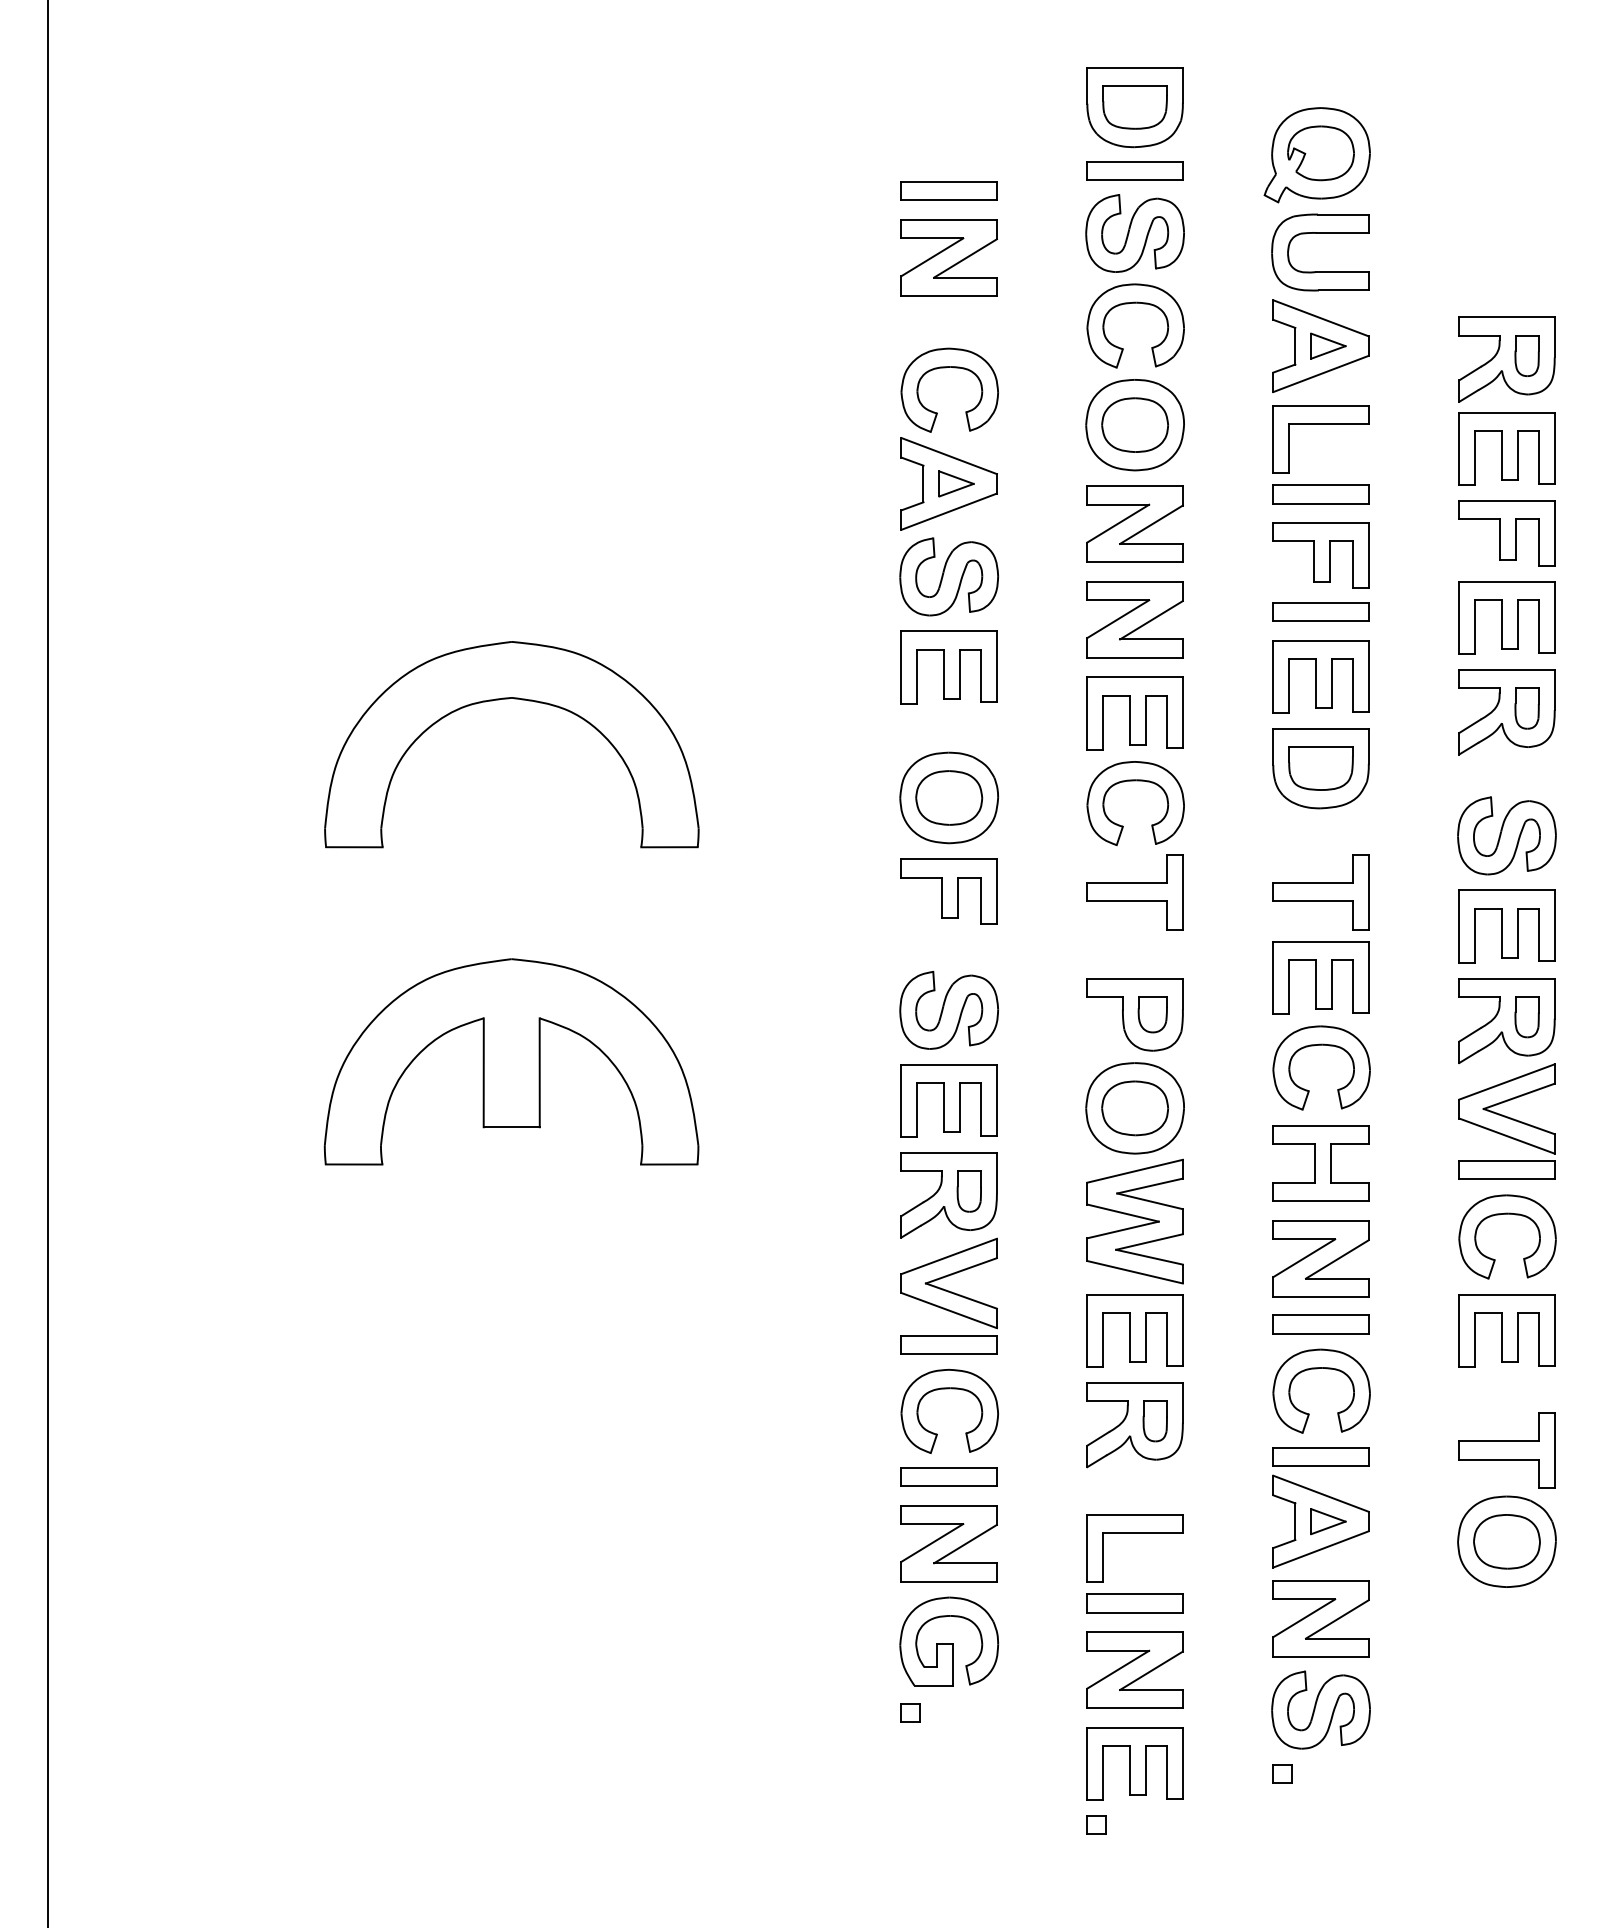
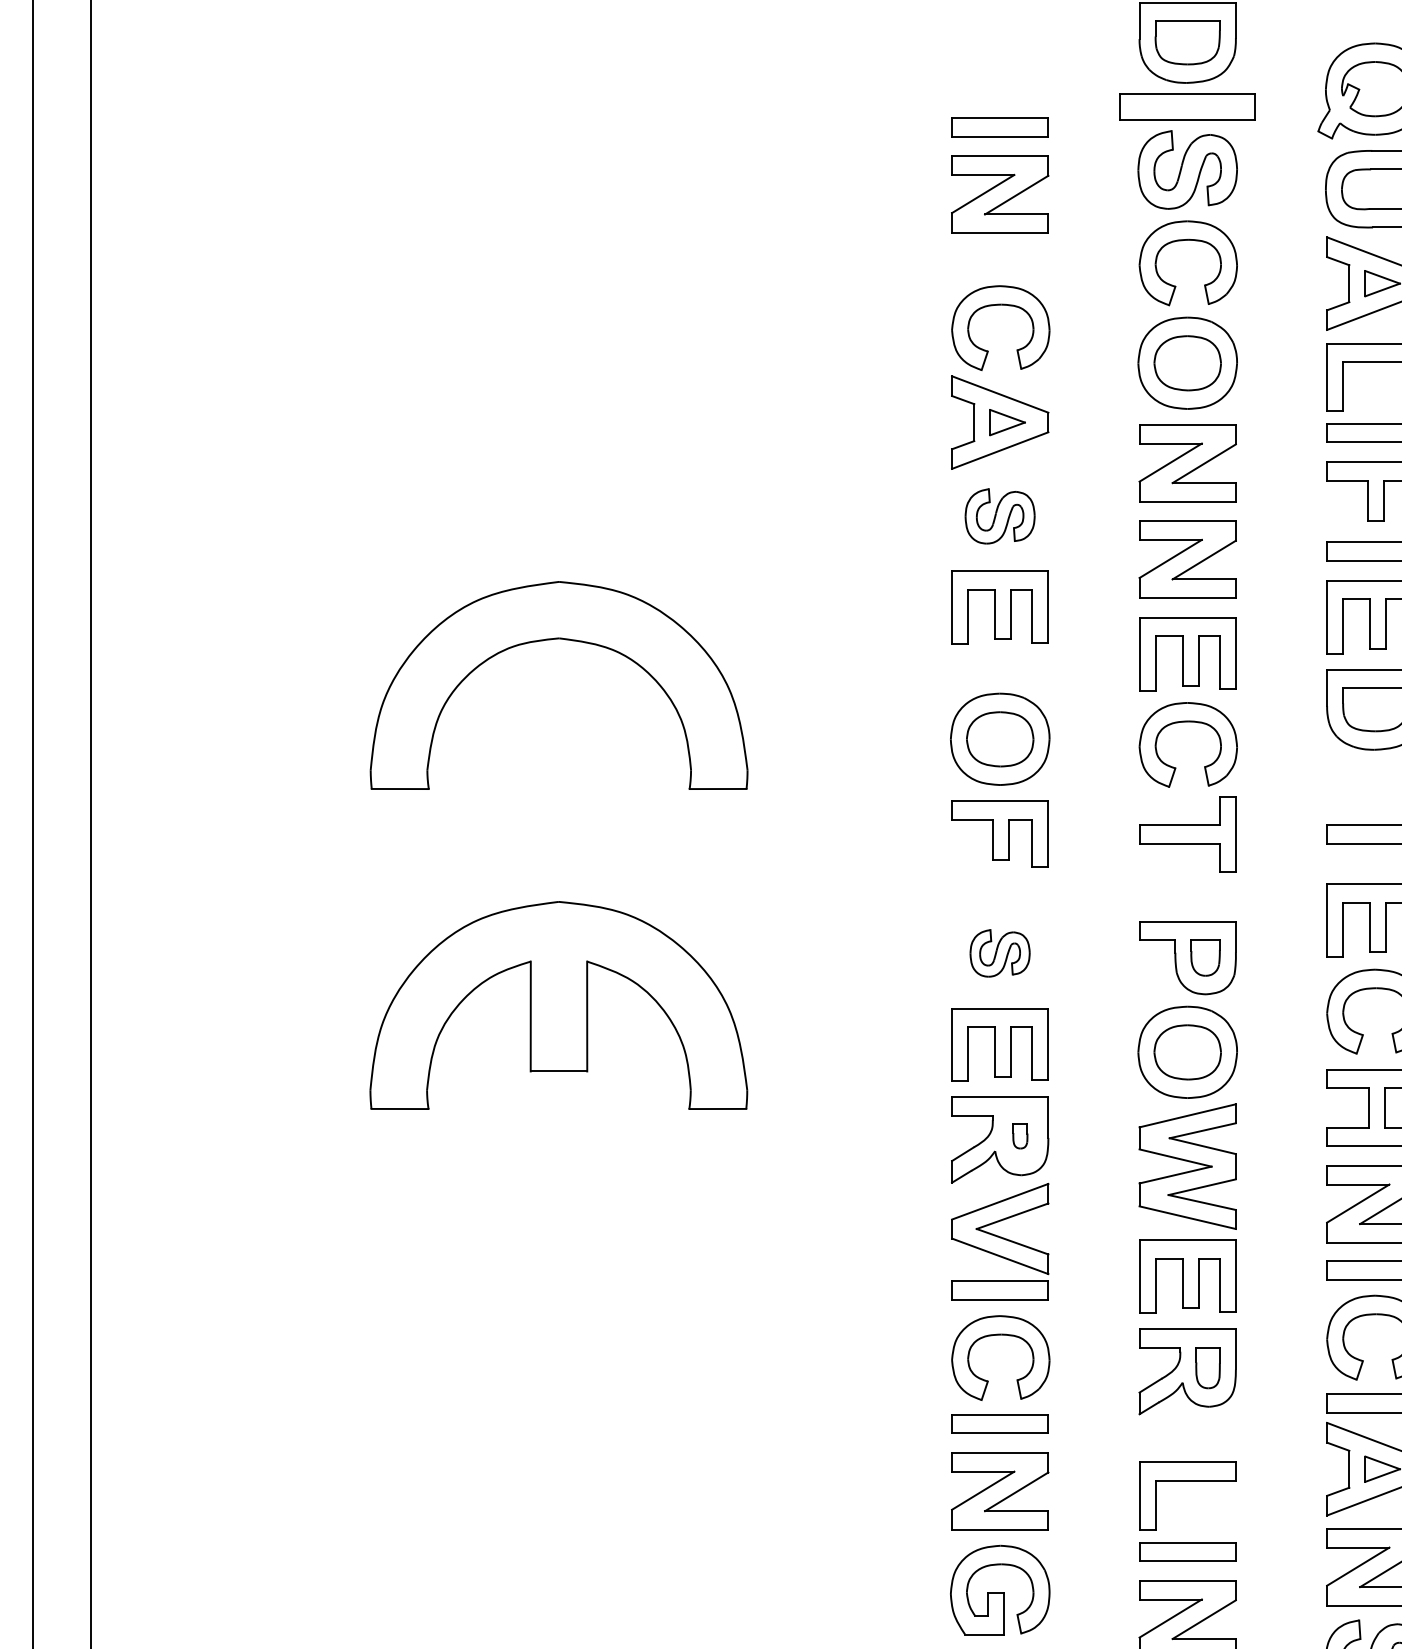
part: (1134, 170) -> (1187, 106), size x1.4
part: (948, 576) -> (999, 515), size x0.7
part: (948, 1009) -> (999, 952), size x0.6
part: (968, 1191) -> (1019, 1136), size x0.6

